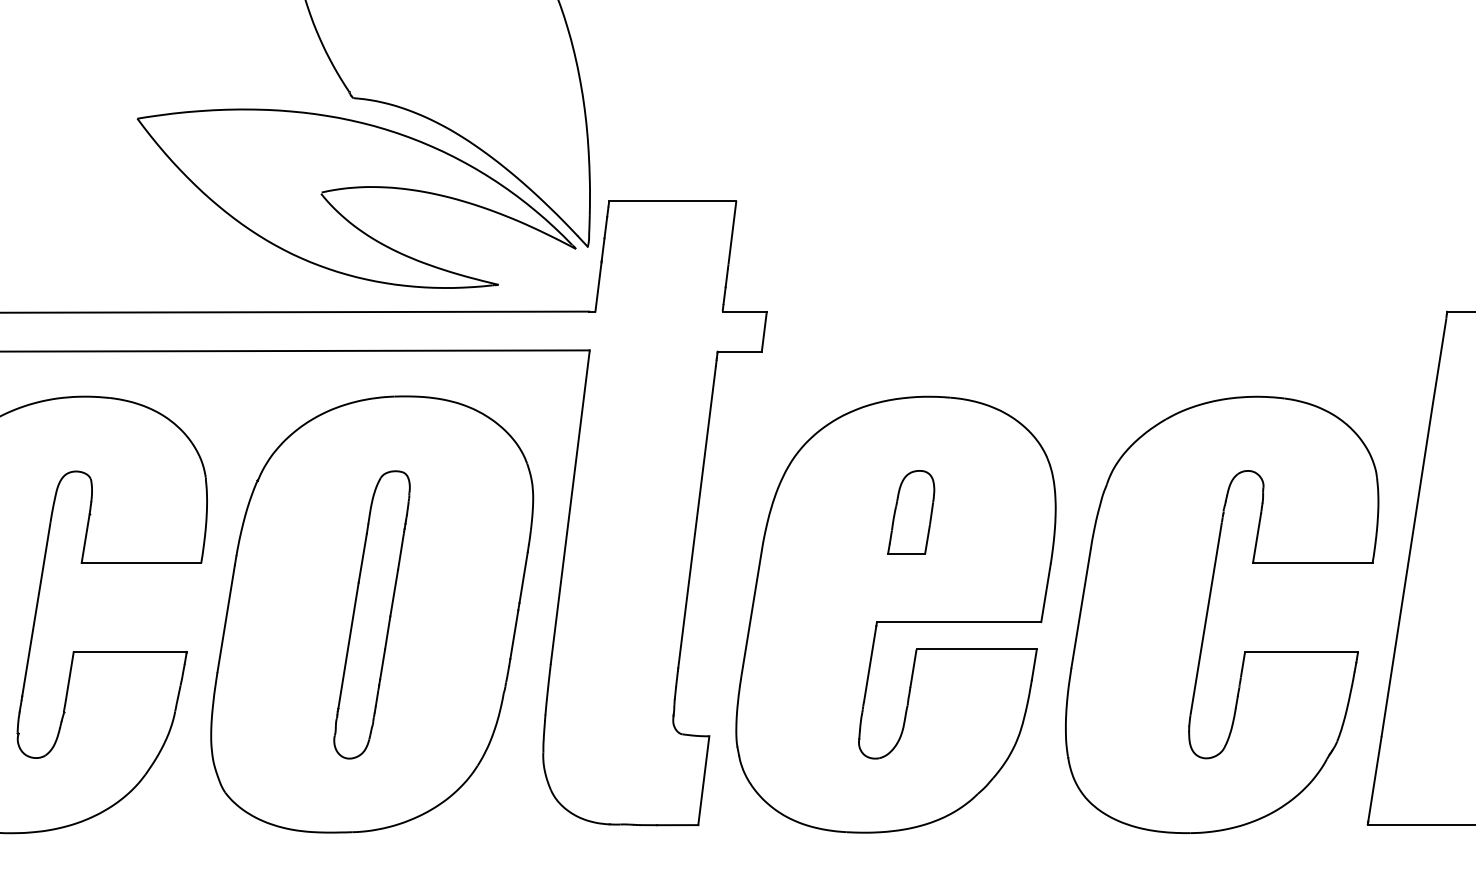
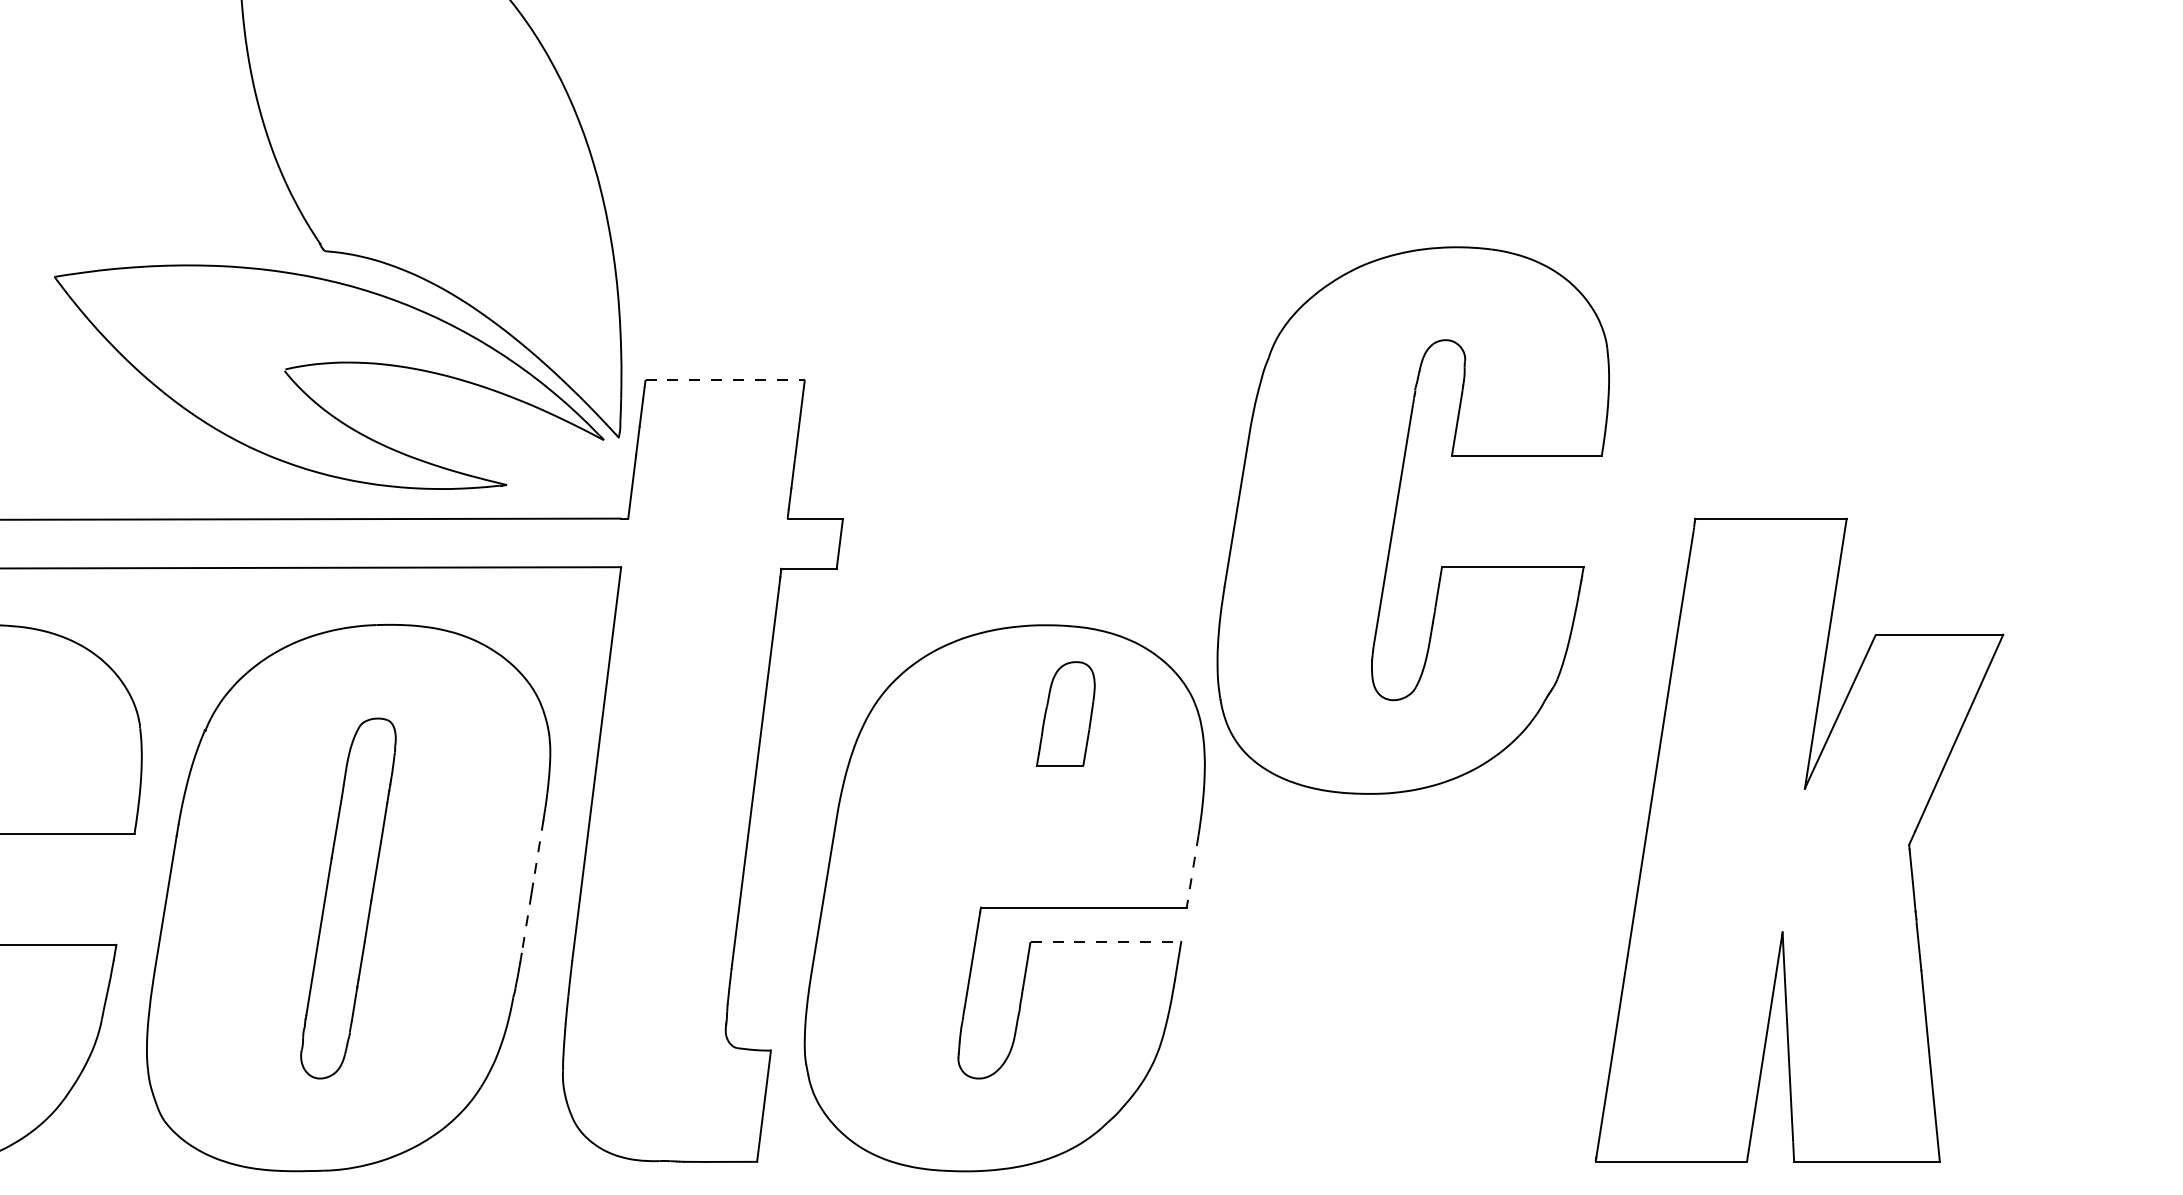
line: (673, 200) -> (725, 379), solid -> dashed
part: (910, 511) -> (1065, 713), moved
line: (523, 578) -> (538, 852), solid -> dashed
line: (1045, 593) -> (1192, 871), solid -> dashed
part: (1207, 614) -> (1395, 520), moved
line: (514, 635) -> (526, 924), solid -> dashed
line: (977, 649) -> (1106, 941), solid -> dashed

